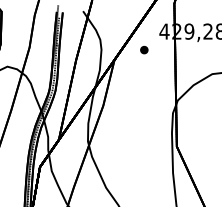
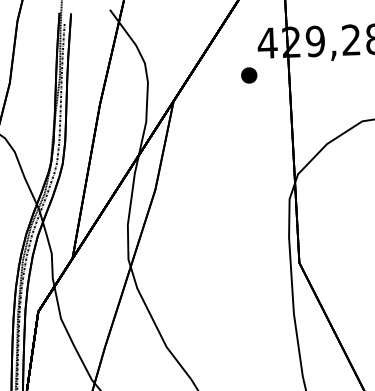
part: (144, 49) -> (249, 74), moved

